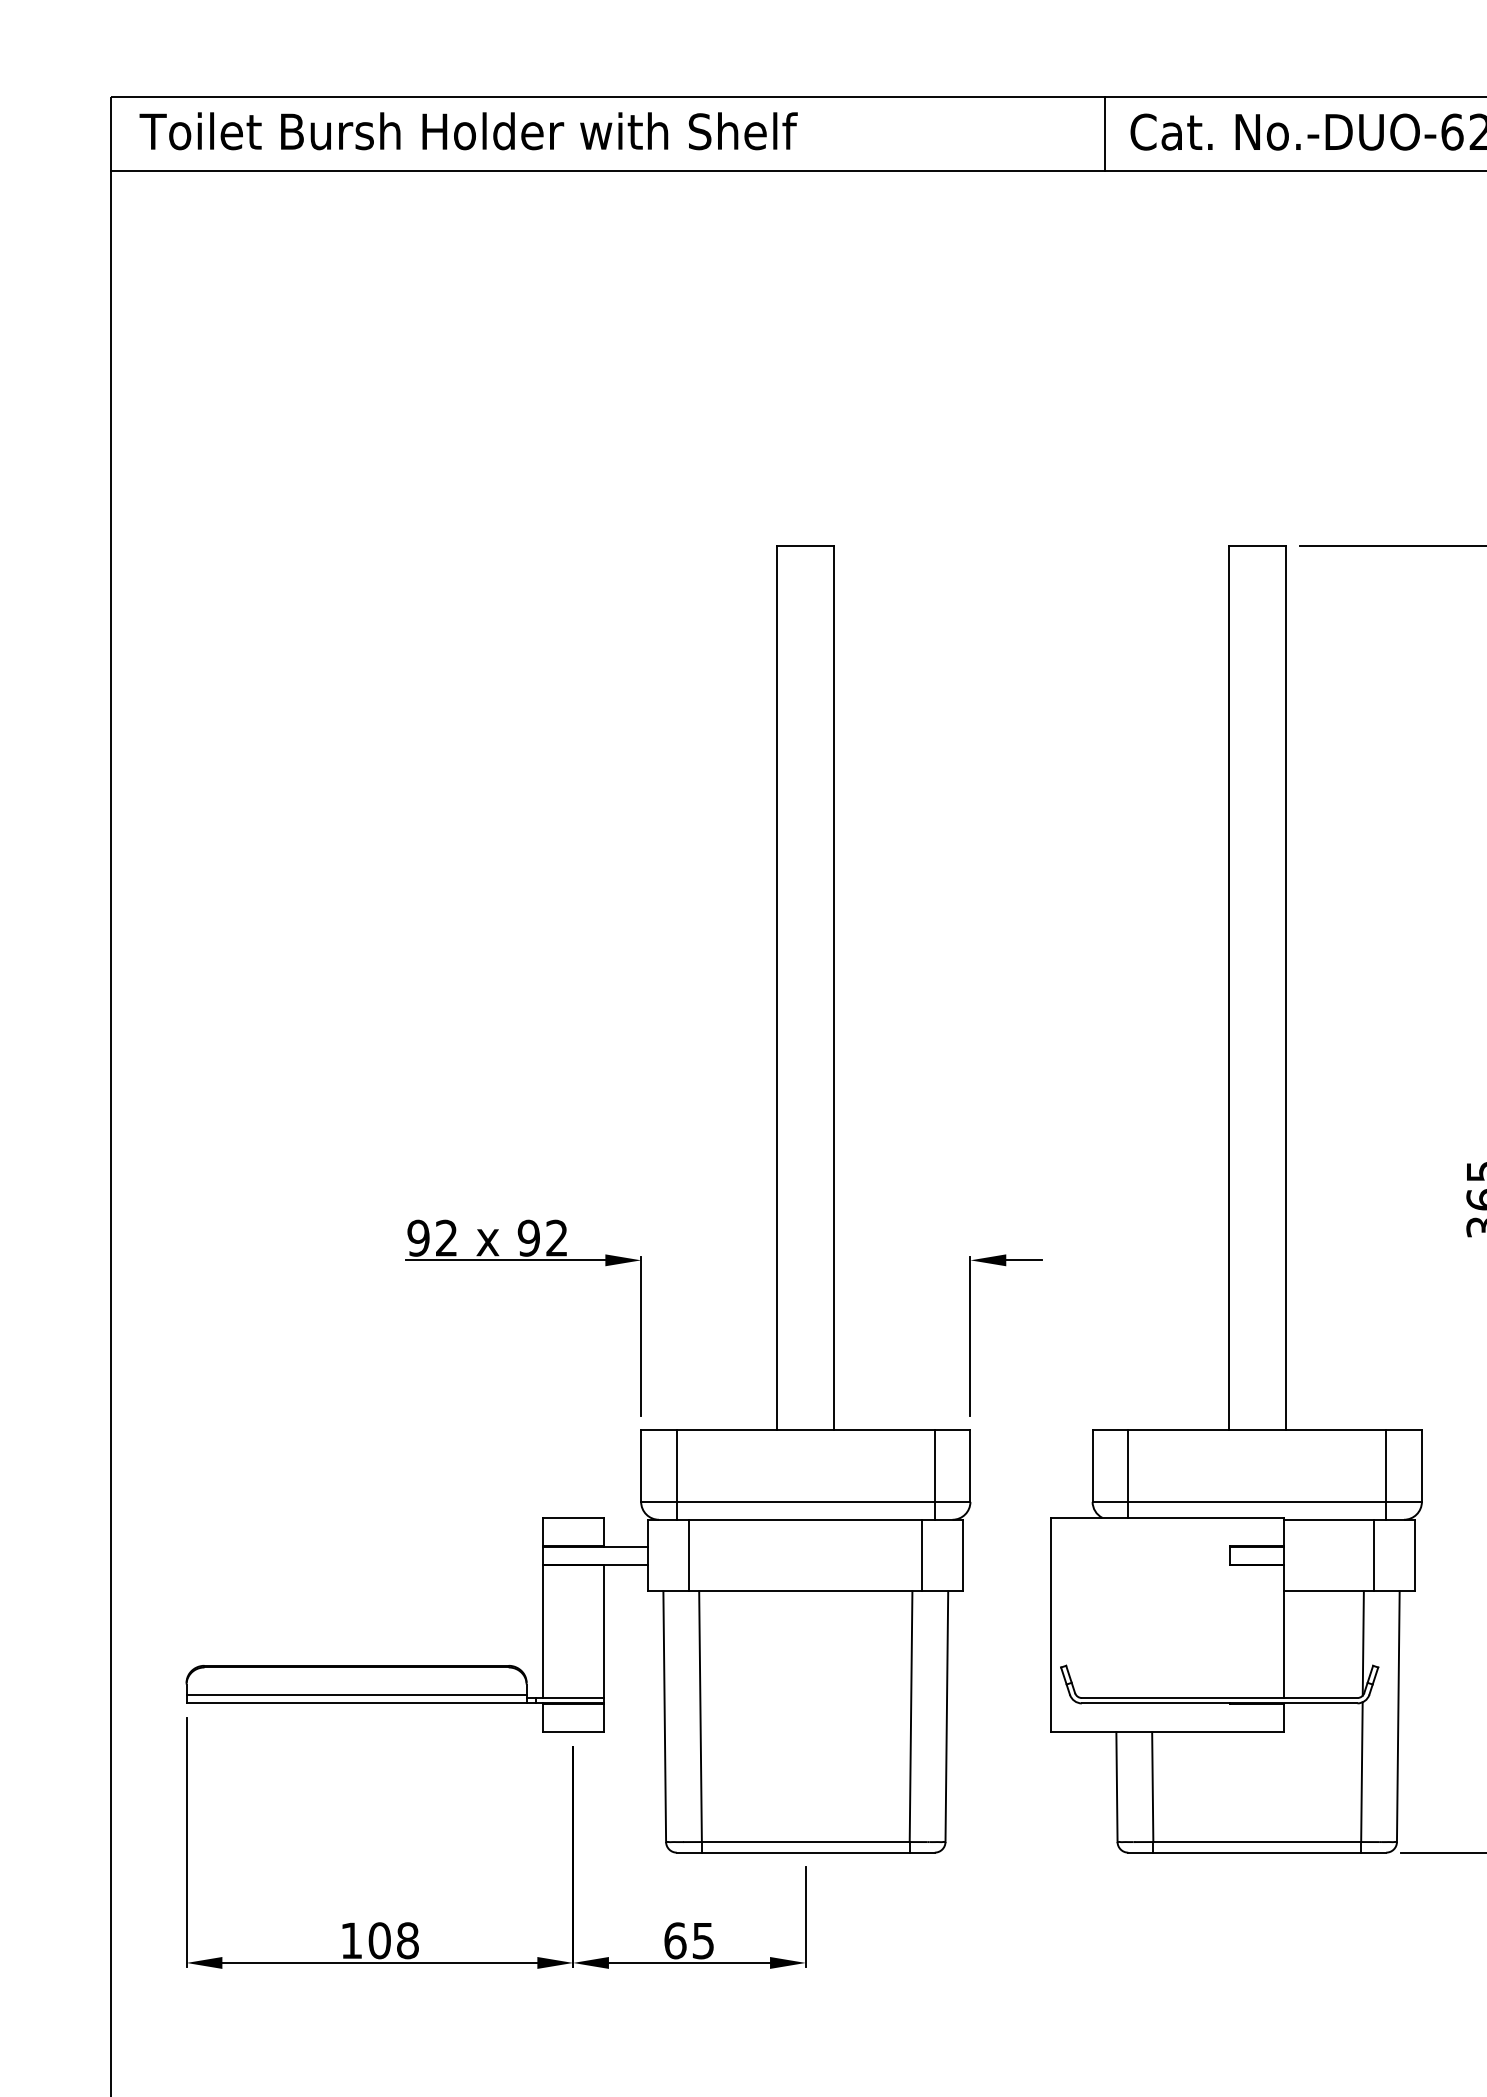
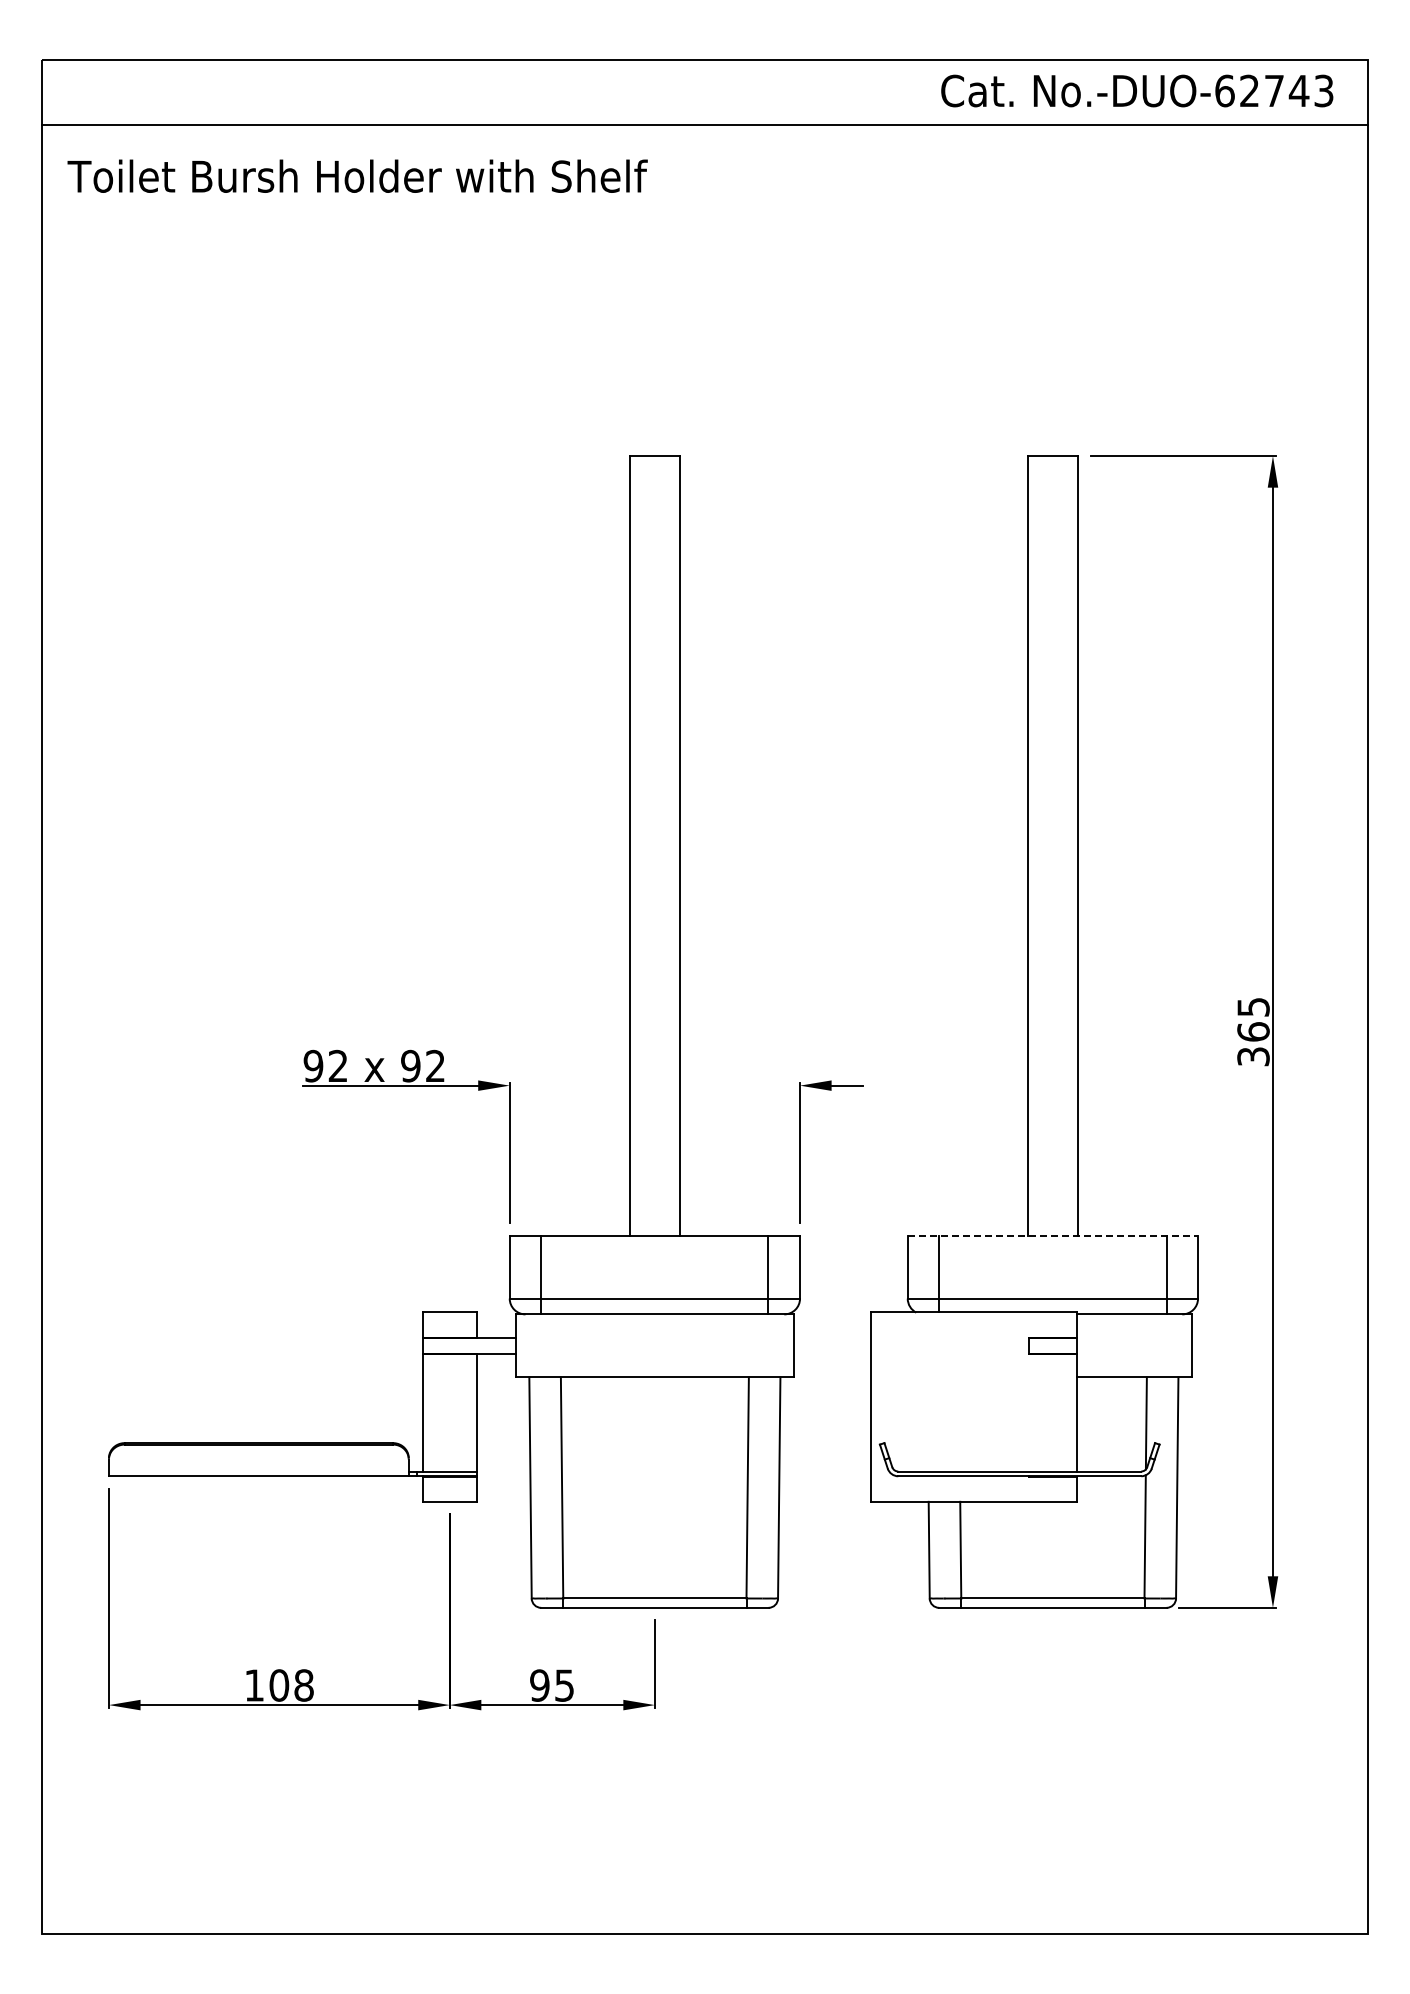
text: (468, 130) -> (357, 175), moved
line: (1104, 133) -> (918, 92), removed
line: (1257, 1430) -> (1053, 1235), solid -> dashed
line: (689, 1555) -> (552, 1345), removed
line: (922, 1555) -> (757, 1345), removed
line: (1373, 1555) -> (1155, 1345), removed
line: (356, 1694) -> (258, 1468), removed
text: (674, 1940) -> (539, 1685), 65 -> 95

